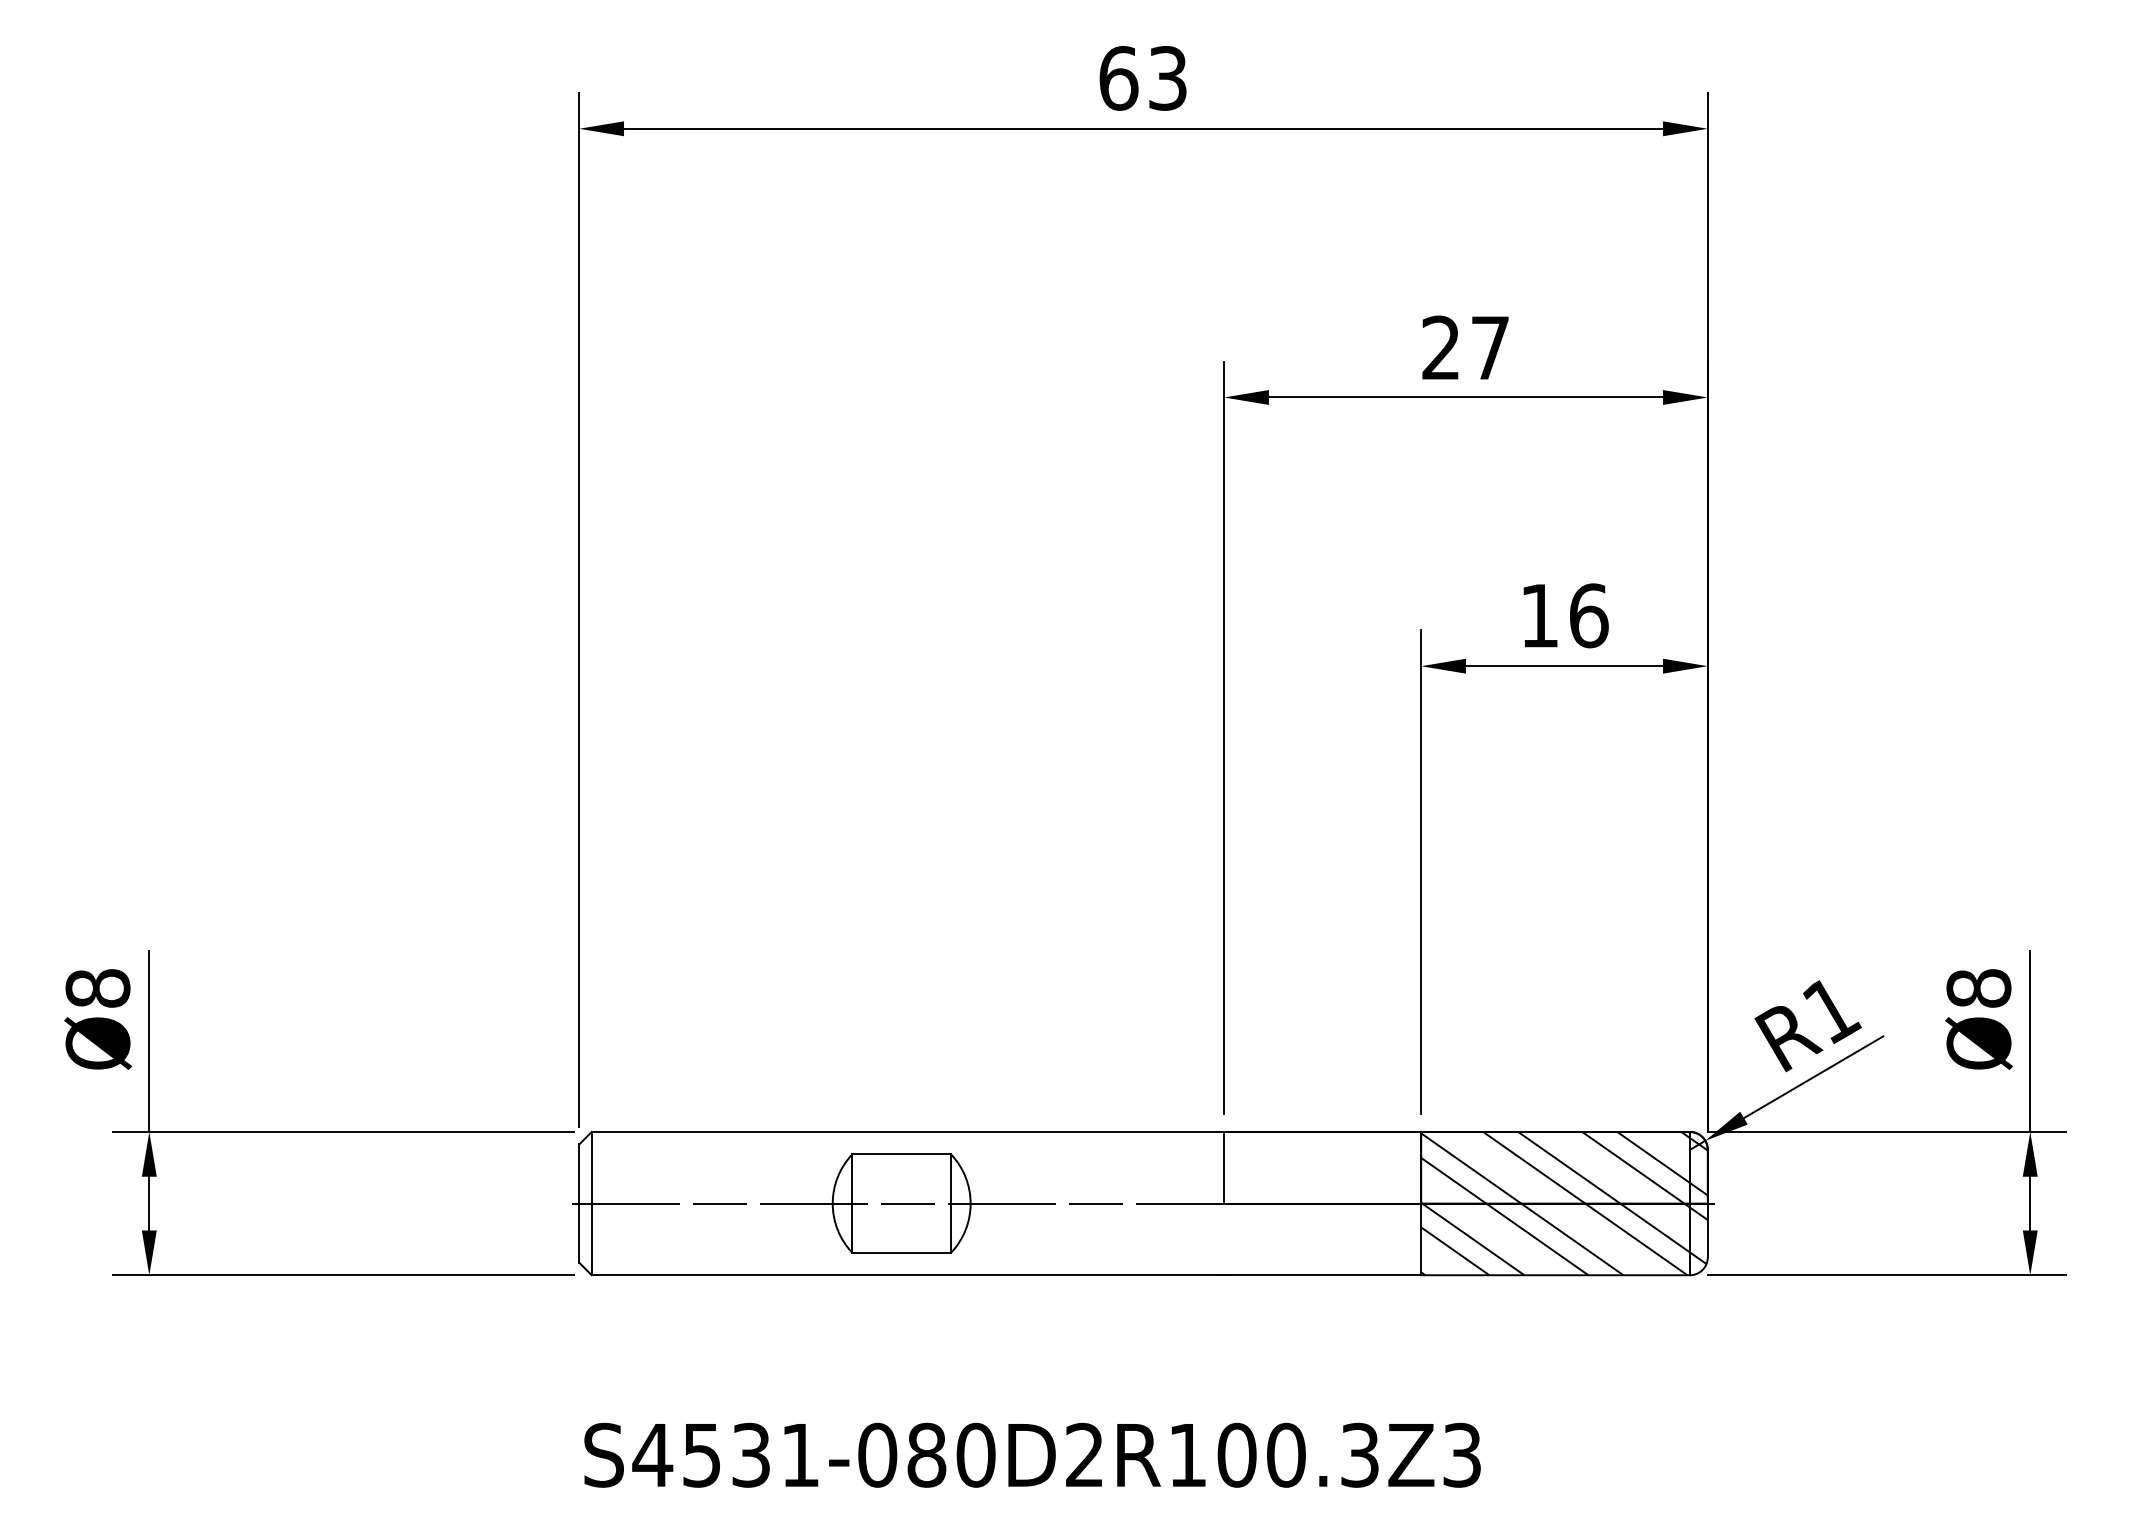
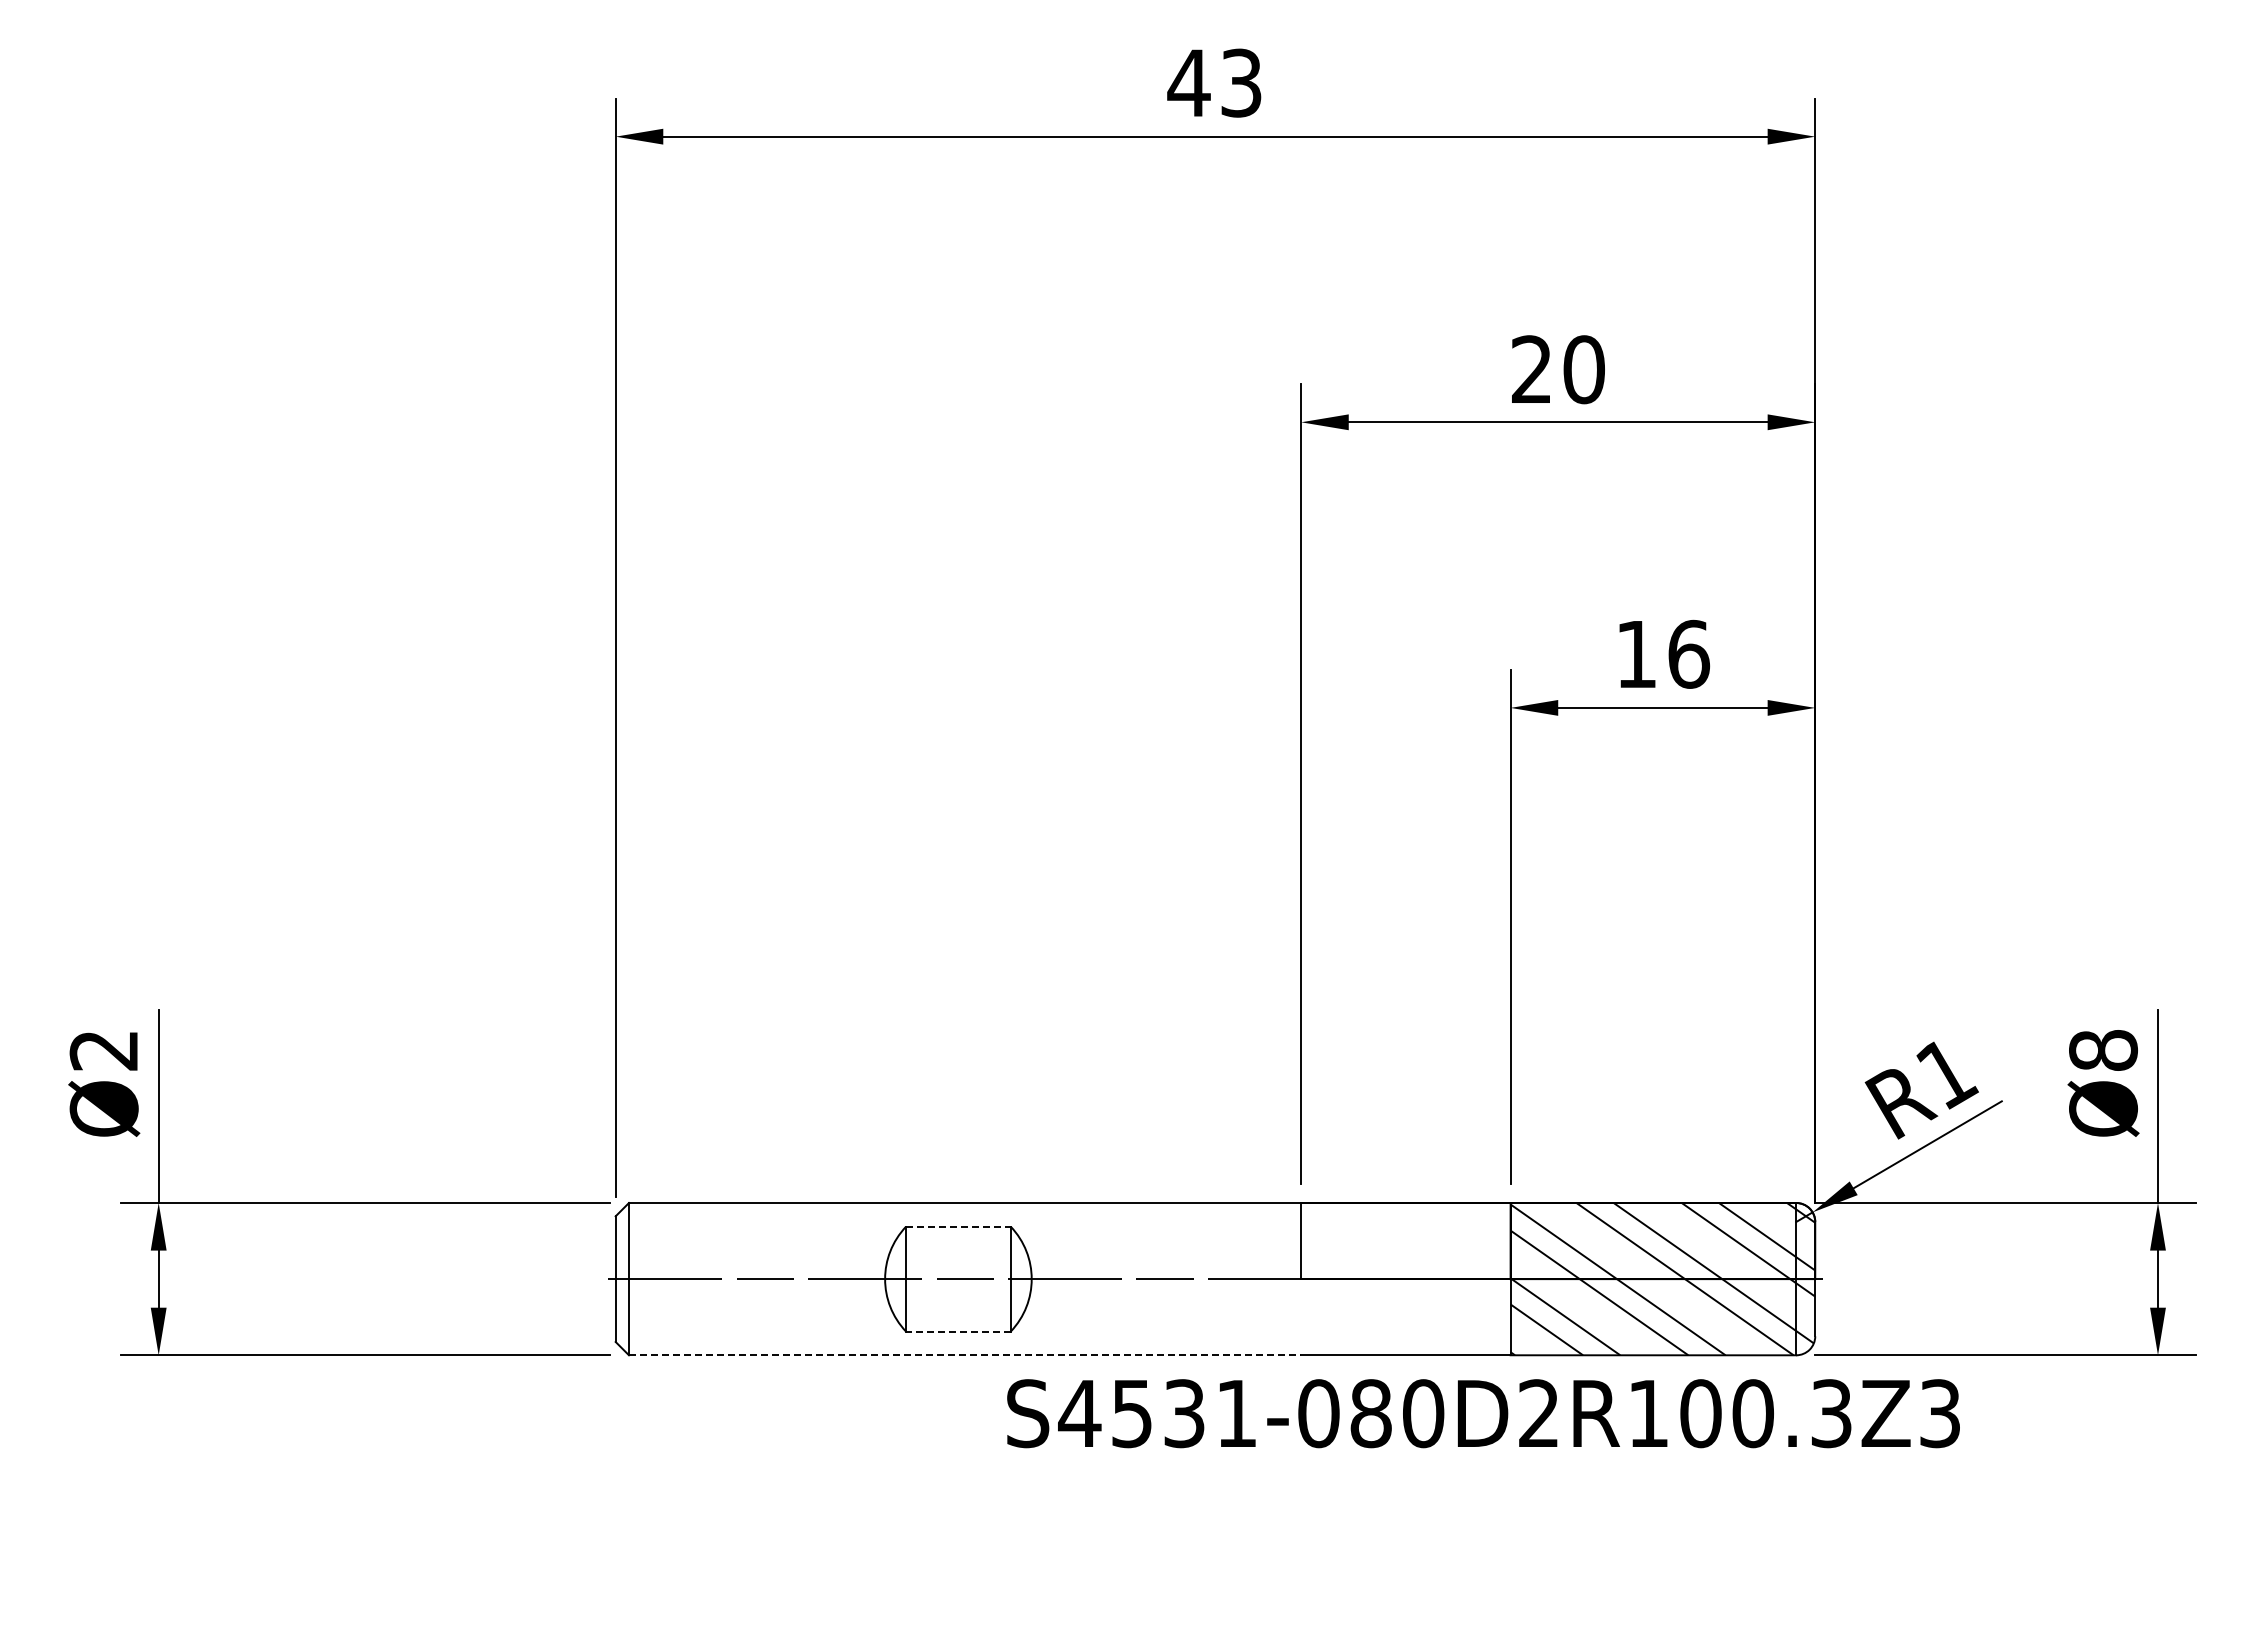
text: (1118, 77) -> (1188, 82), 63 -> 43
text: (1489, 347) -> (1583, 369), 27 -> 20
text: (97, 988) -> (103, 1050), Ø8 -> Ø2
line: (901, 1154) -> (958, 1226), solid -> dashed
line: (900, 1252) -> (957, 1331), solid -> dashed
line: (908, 1275) -> (965, 1355), solid -> dashed
text: (1032, 1455) -> (1483, 1413), moved

